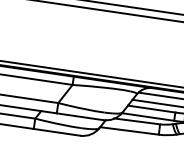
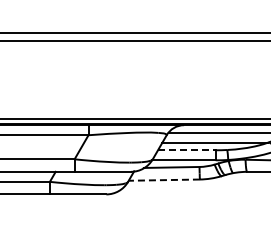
line: (151, 109) -> (186, 150), solid -> dashed
line: (129, 131) -> (164, 180), solid -> dashed

